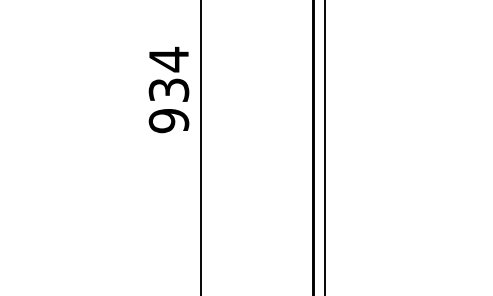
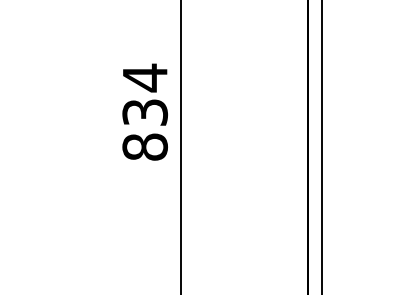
text: (169, 120) -> (145, 146), 934 -> 834

